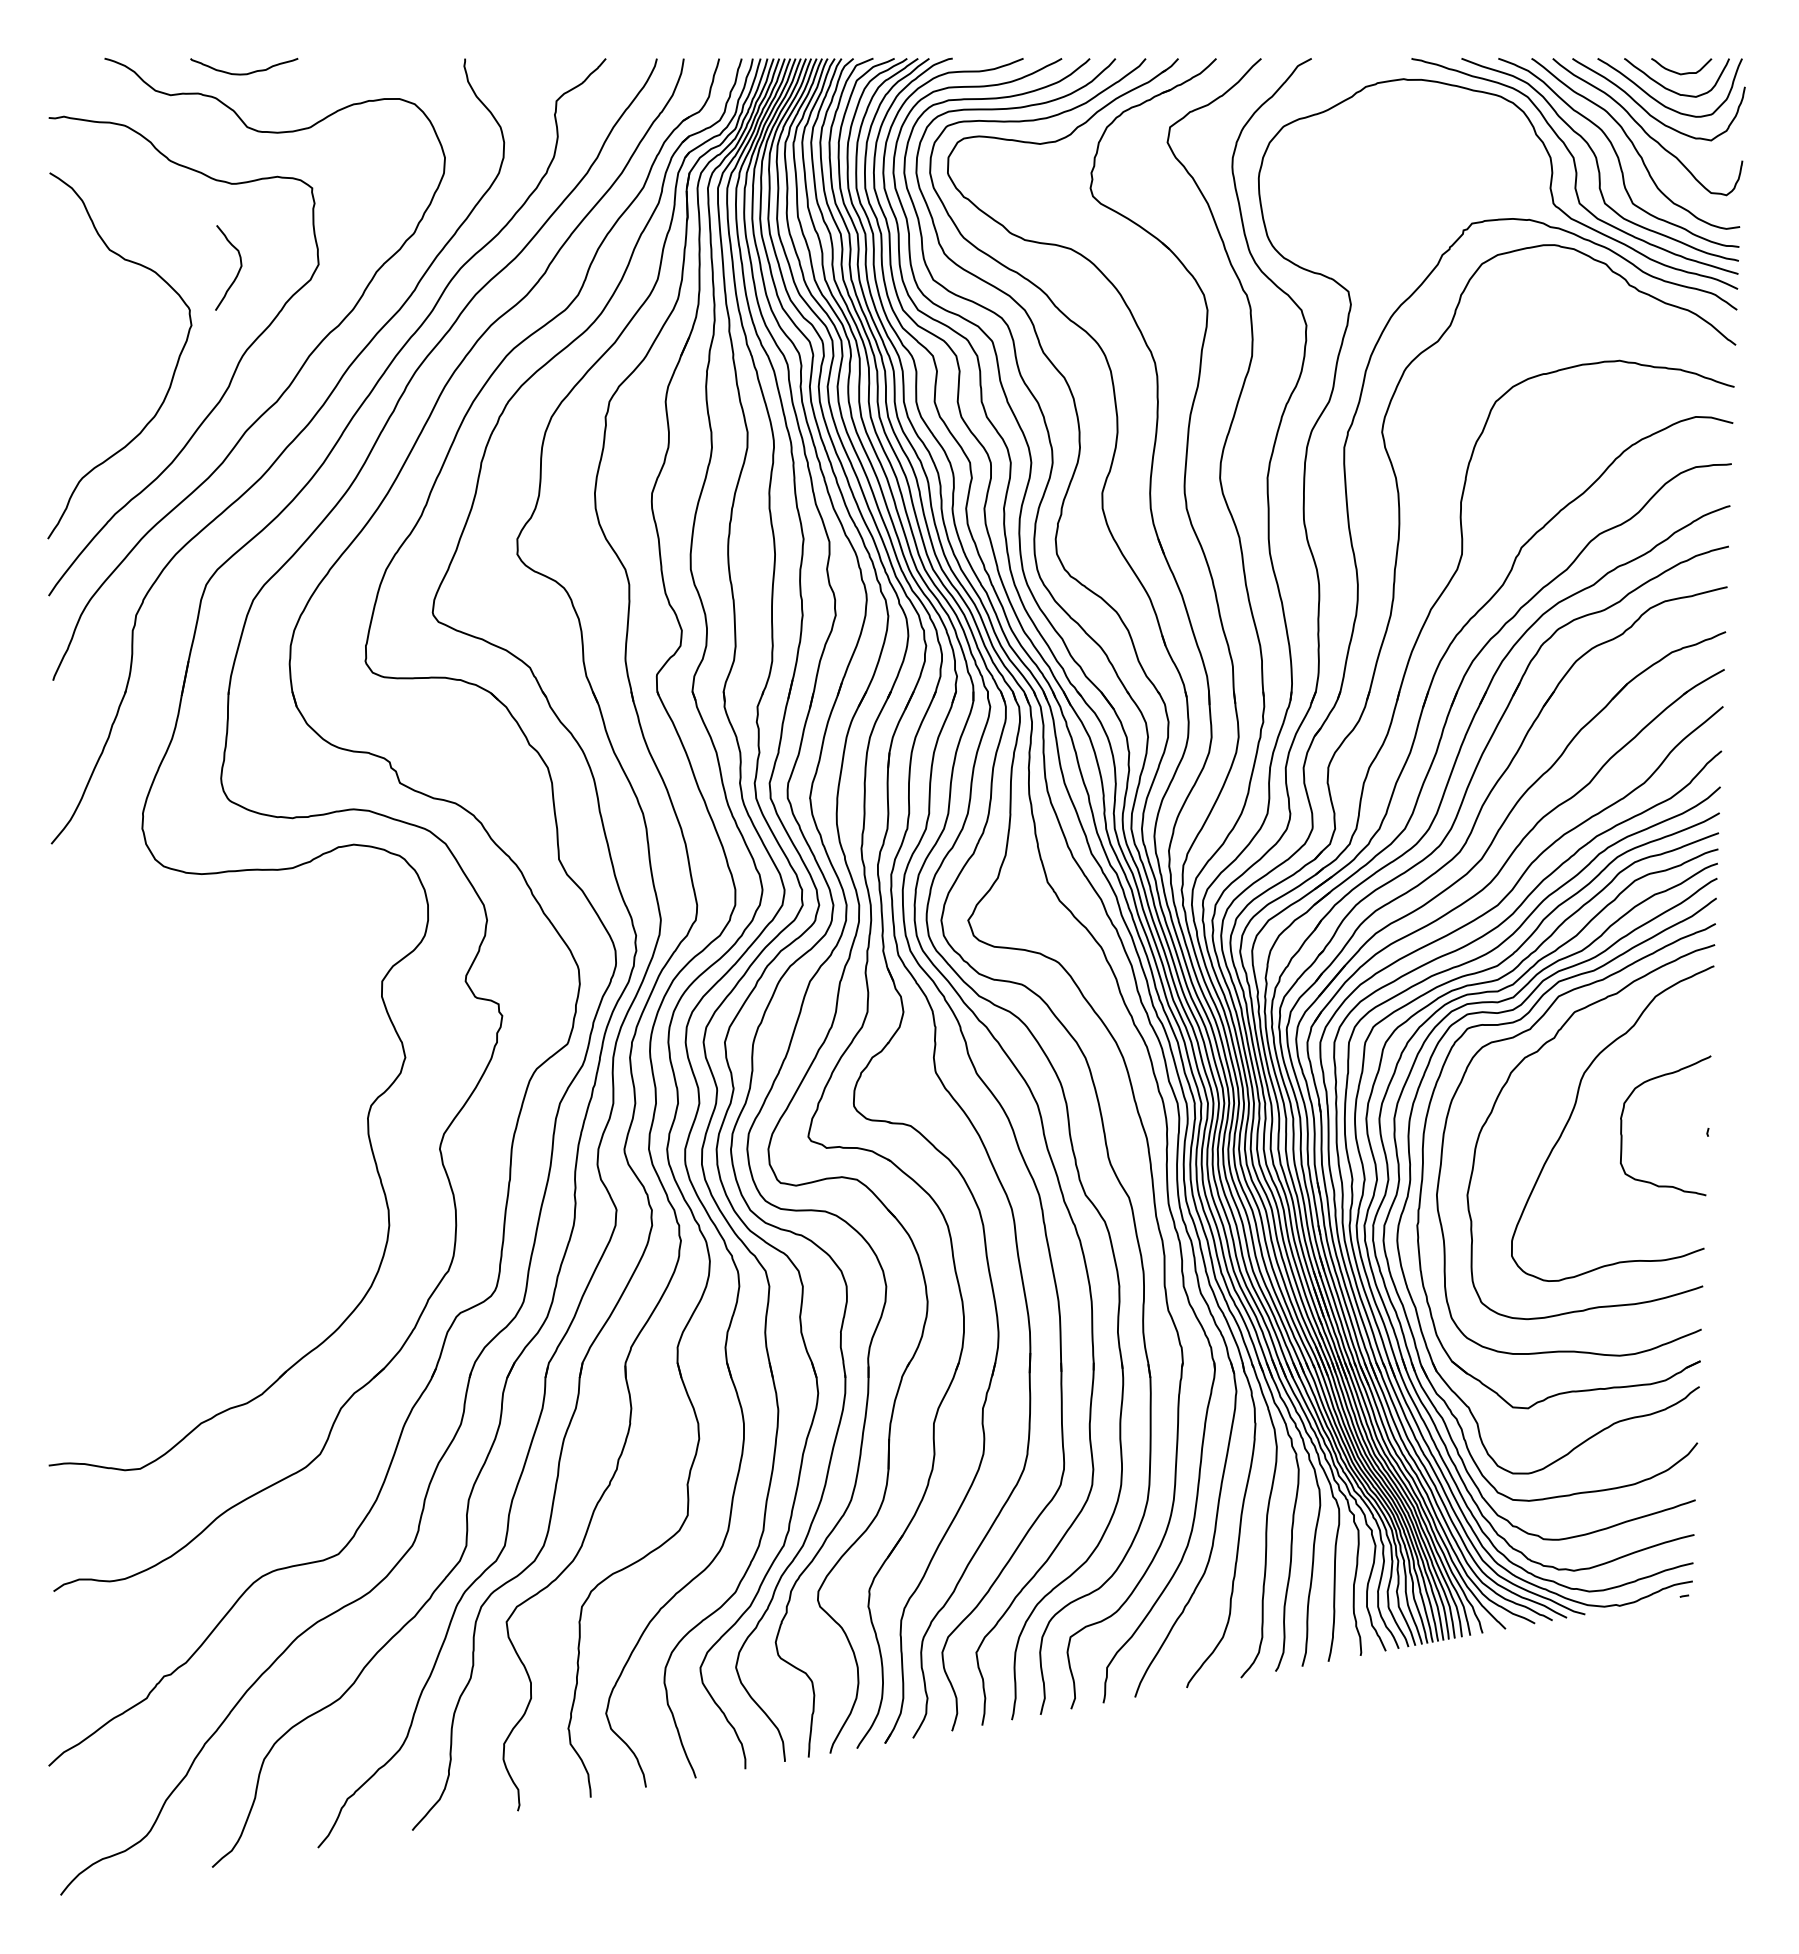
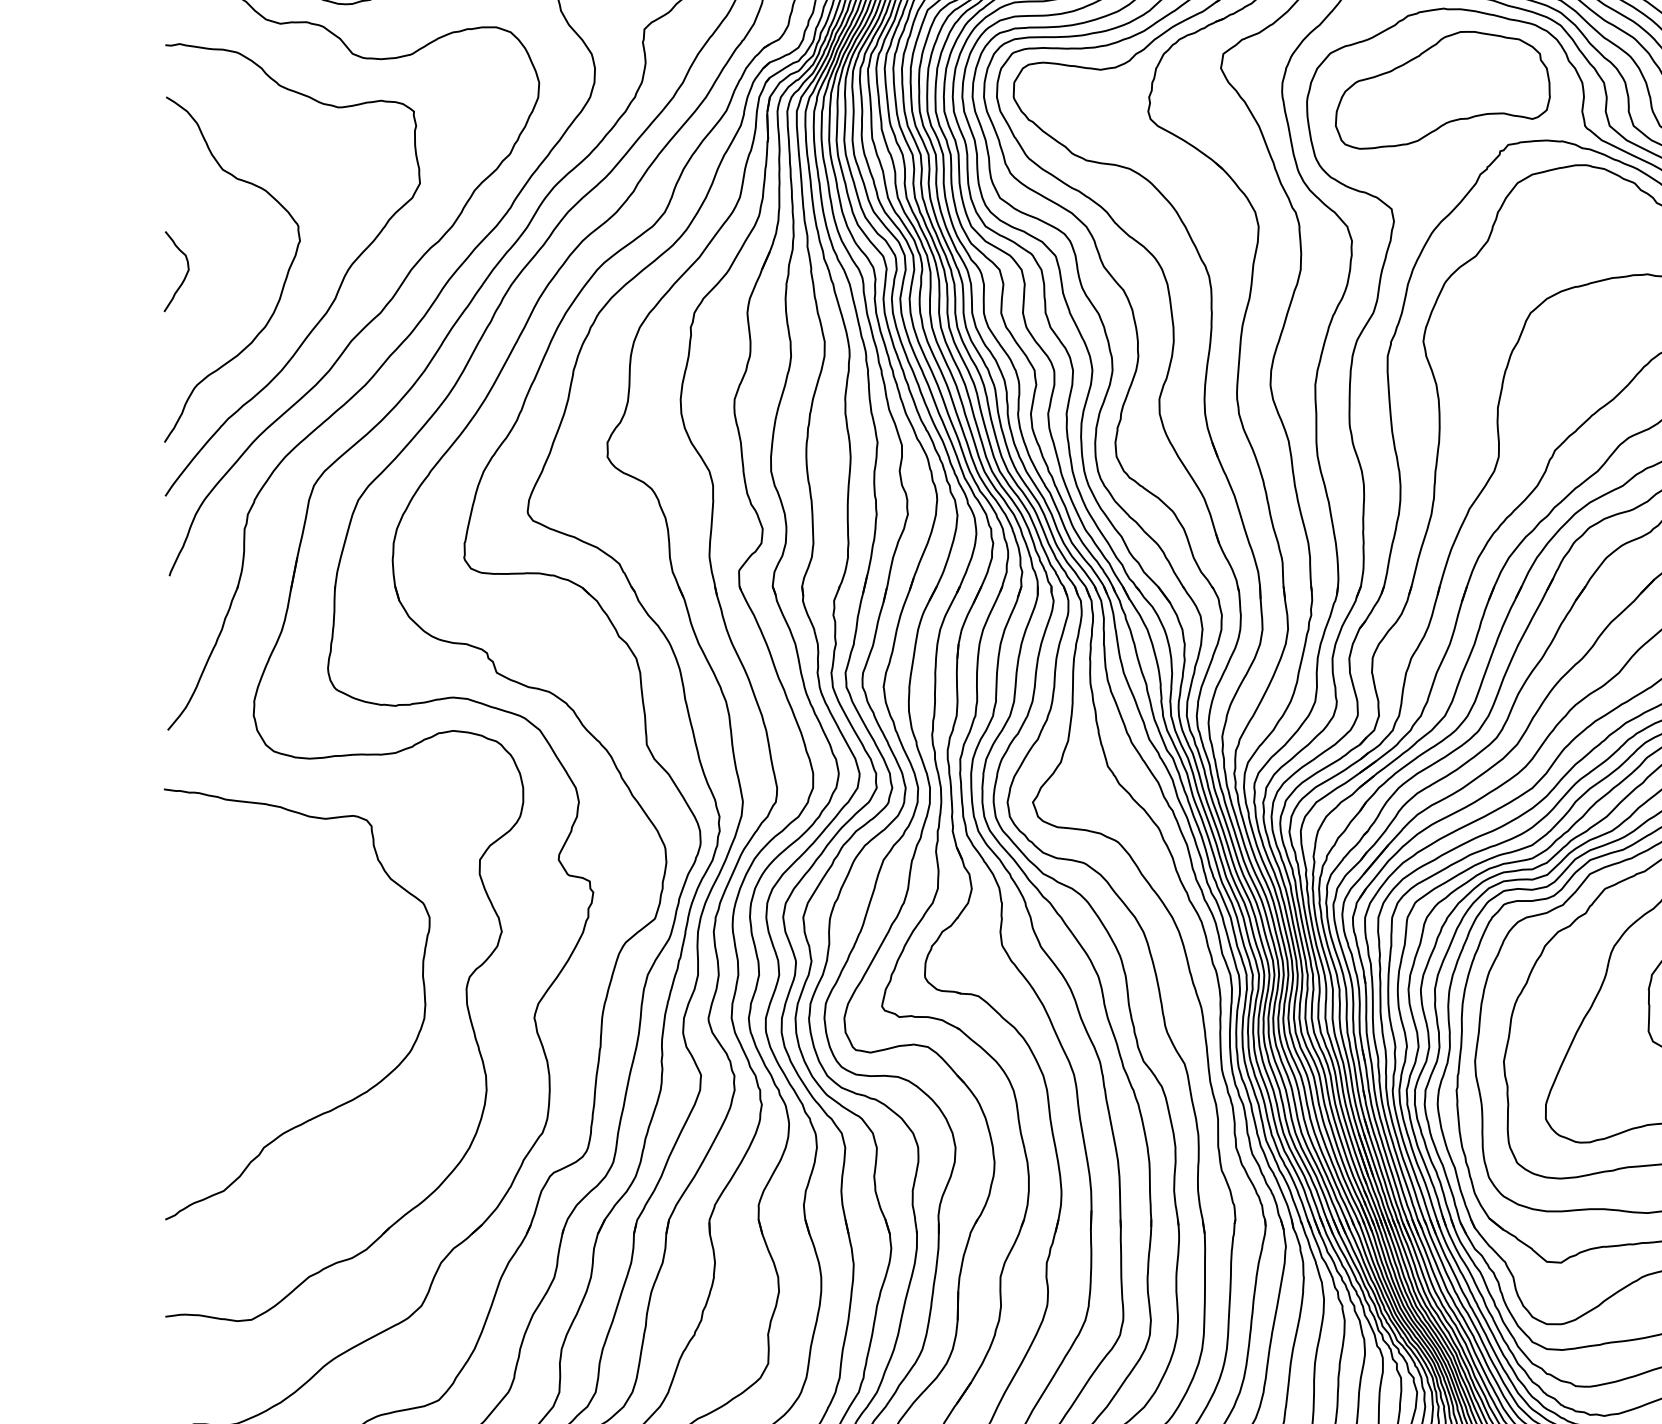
part: (1402, 165) -> (1442, 90), added
curve: (237, 272) -> (184, 275), moved
curve: (234, 1240) -> (340, 1104), added

